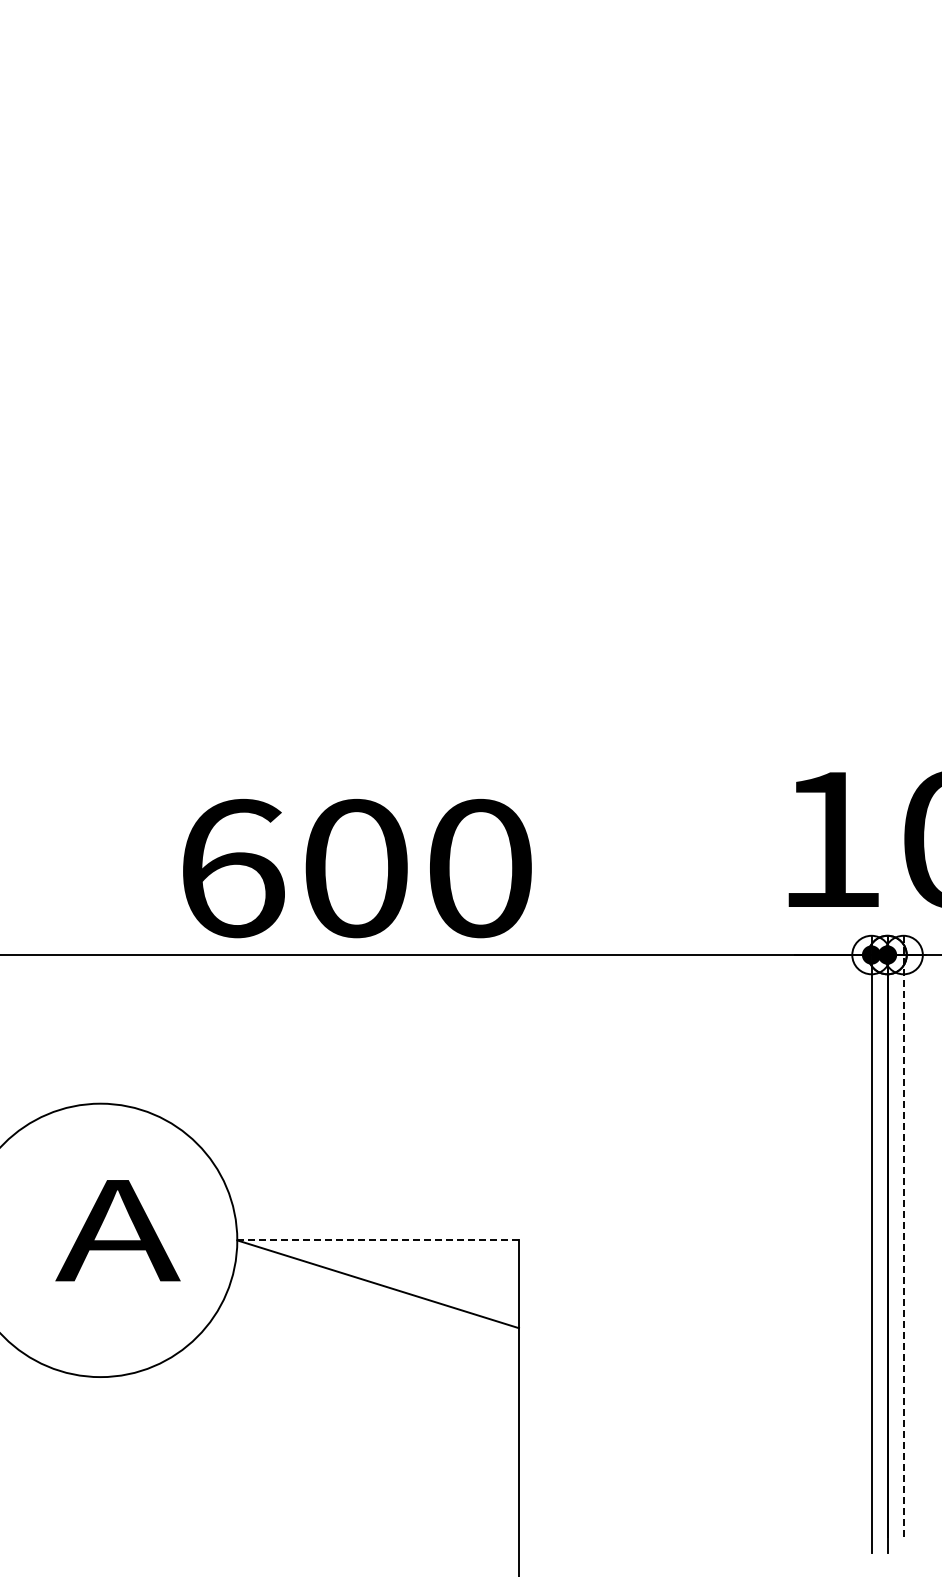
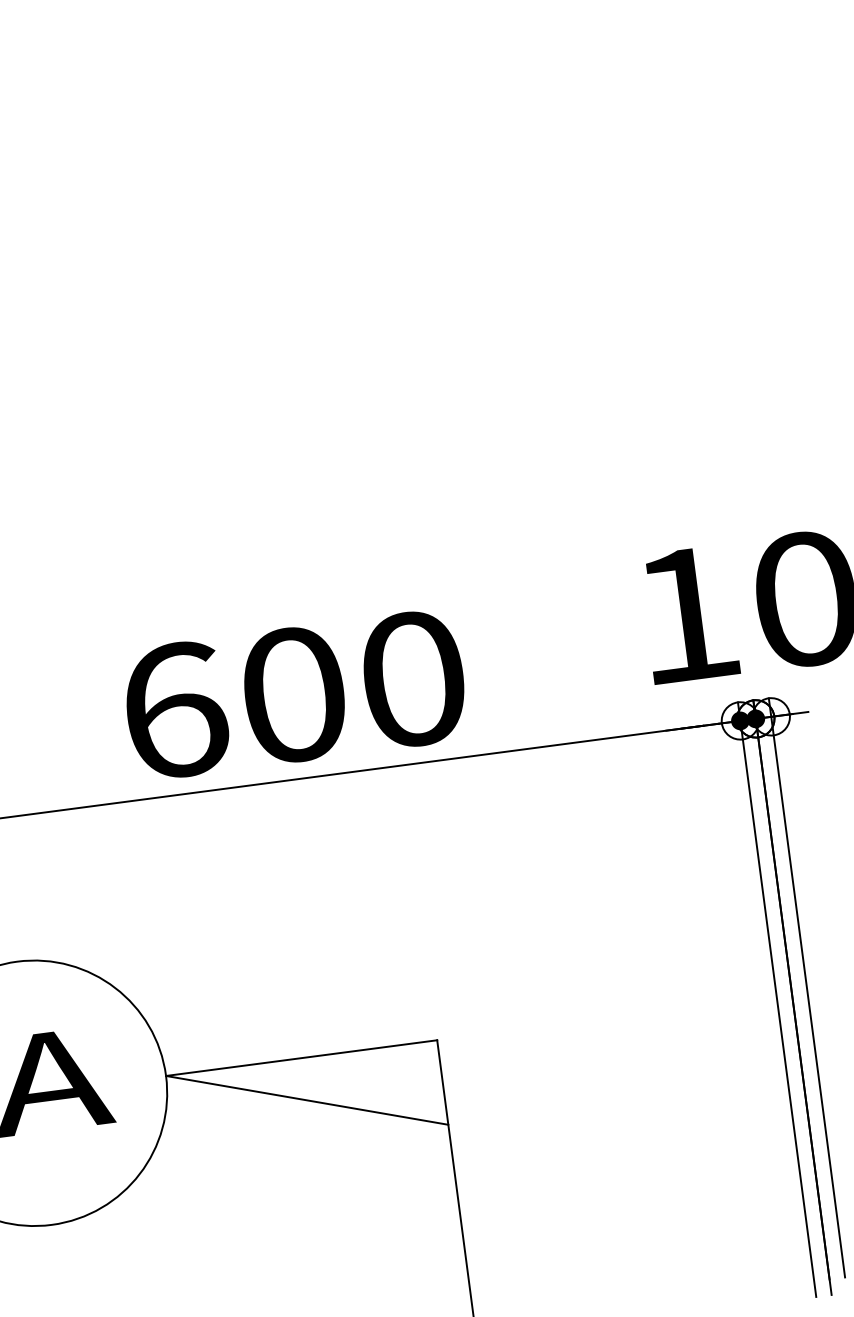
text: (357, 868) -> (295, 694), moved
line: (903, 1236) -> (806, 987), dashed -> solid
line: (378, 1240) -> (301, 1058), dashed -> solid

